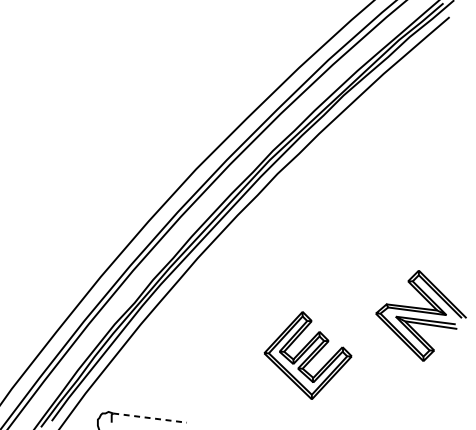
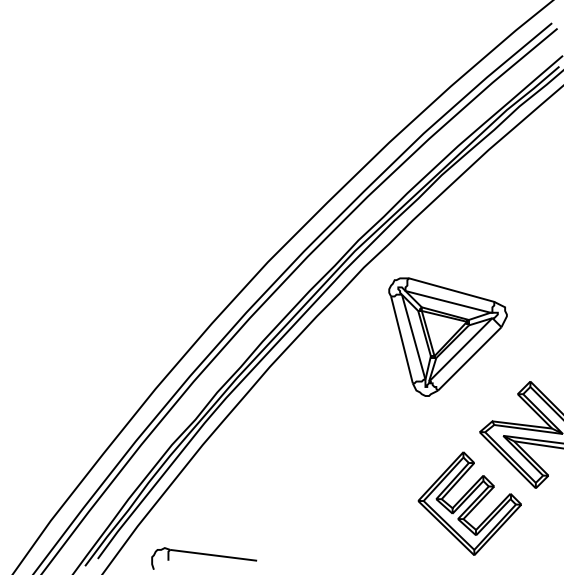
part: (348, 232) -> (447, 336), added
part: (307, 355) -> (469, 503), moved
line: (149, 418) -> (213, 555), dashed -> solid

